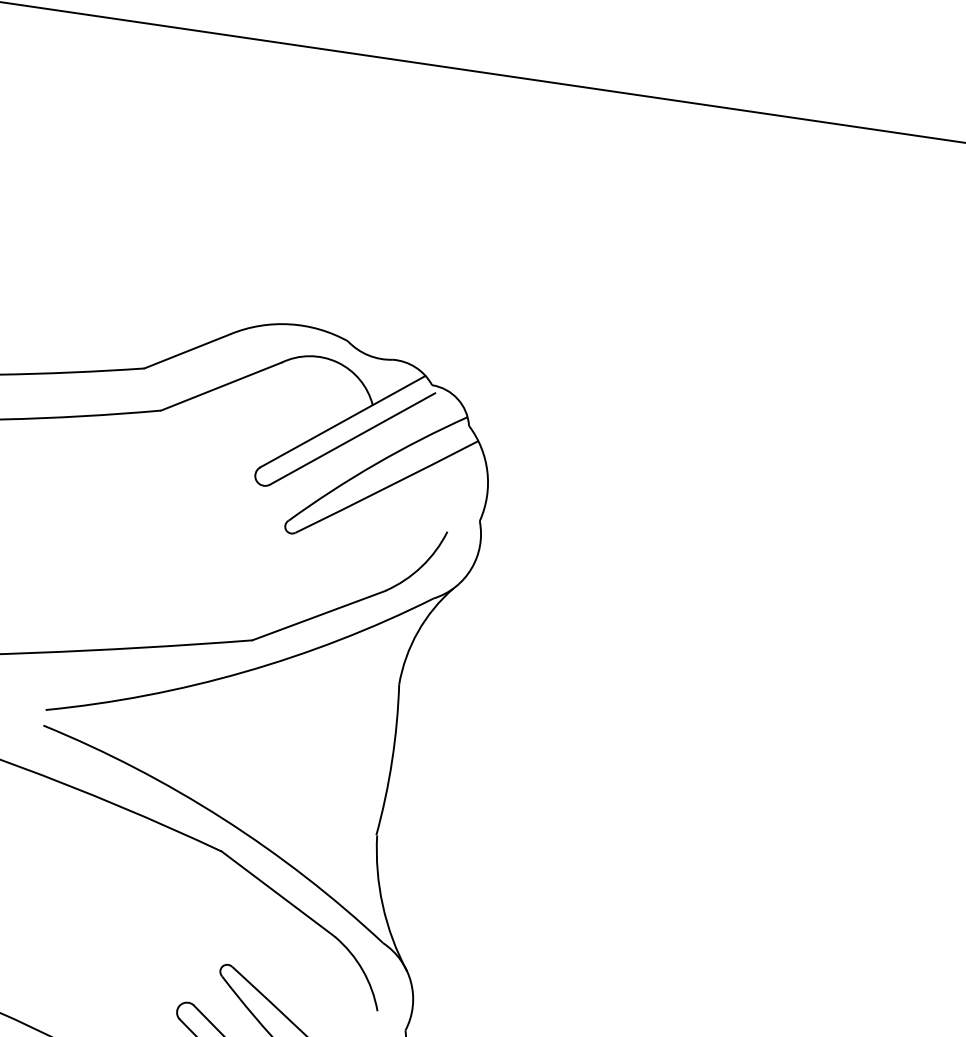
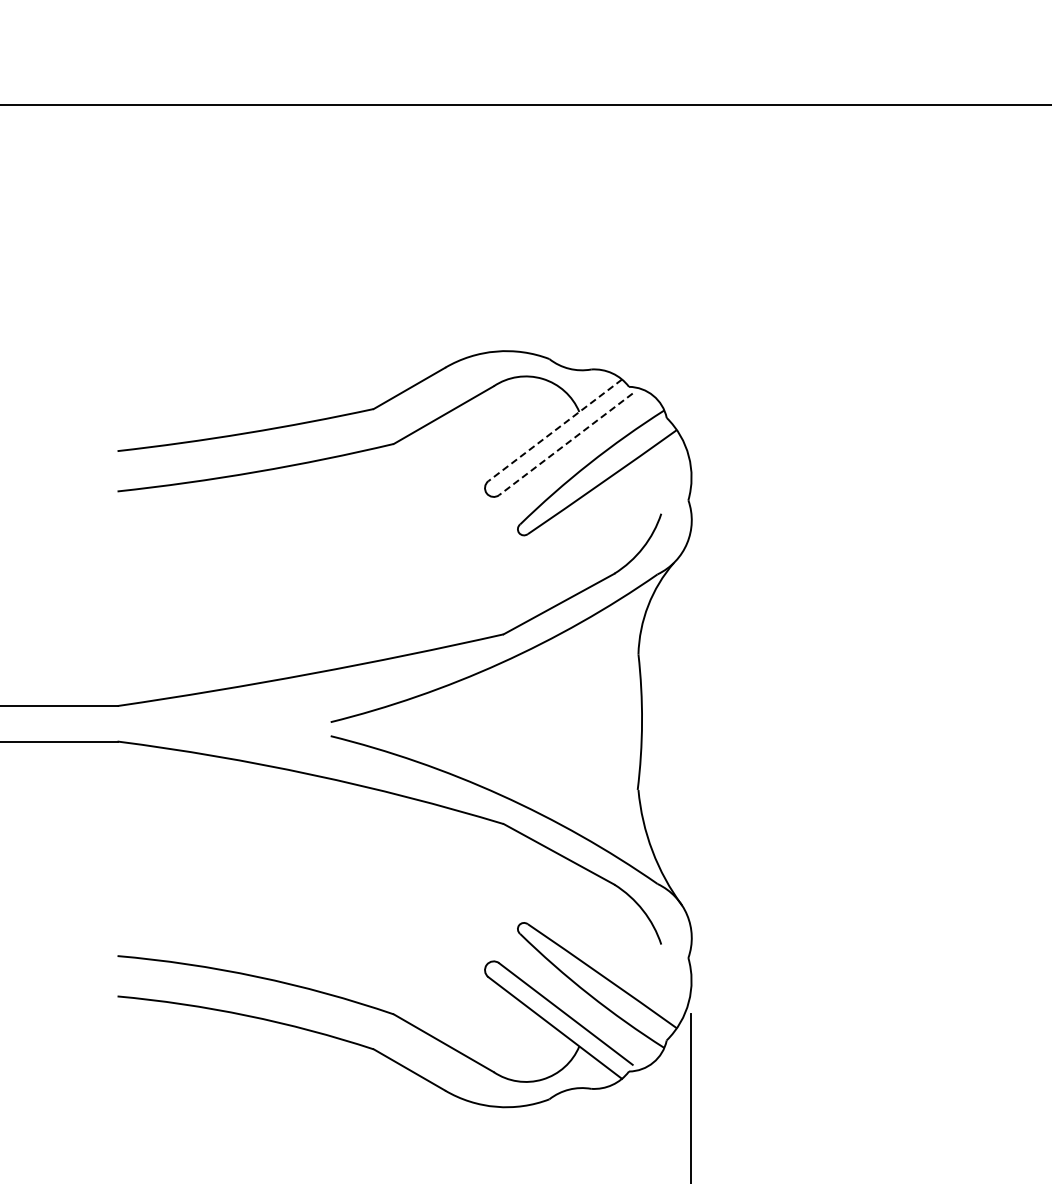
line: (343, 421) -> (555, 430), solid -> dashed
line: (352, 439) -> (565, 444), solid -> dashed

